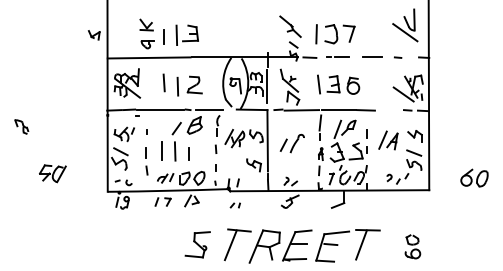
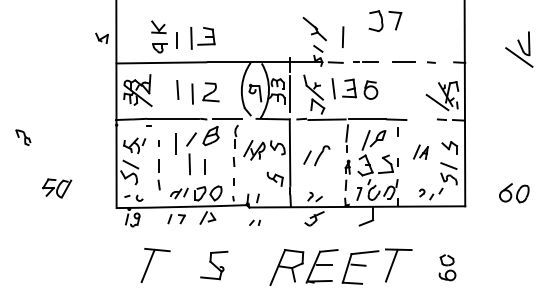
part: (405, 25) -> (519, 49), moved
part: (340, 34) -> (385, 21), moved
part: (338, 84) -> (354, 88), moved
line: (366, 133) -> (397, 131), moved
part: (387, 139) -> (420, 151), size x0.7
line: (162, 150) -> (175, 143), moved
part: (237, 244) -> (155, 265), moved

